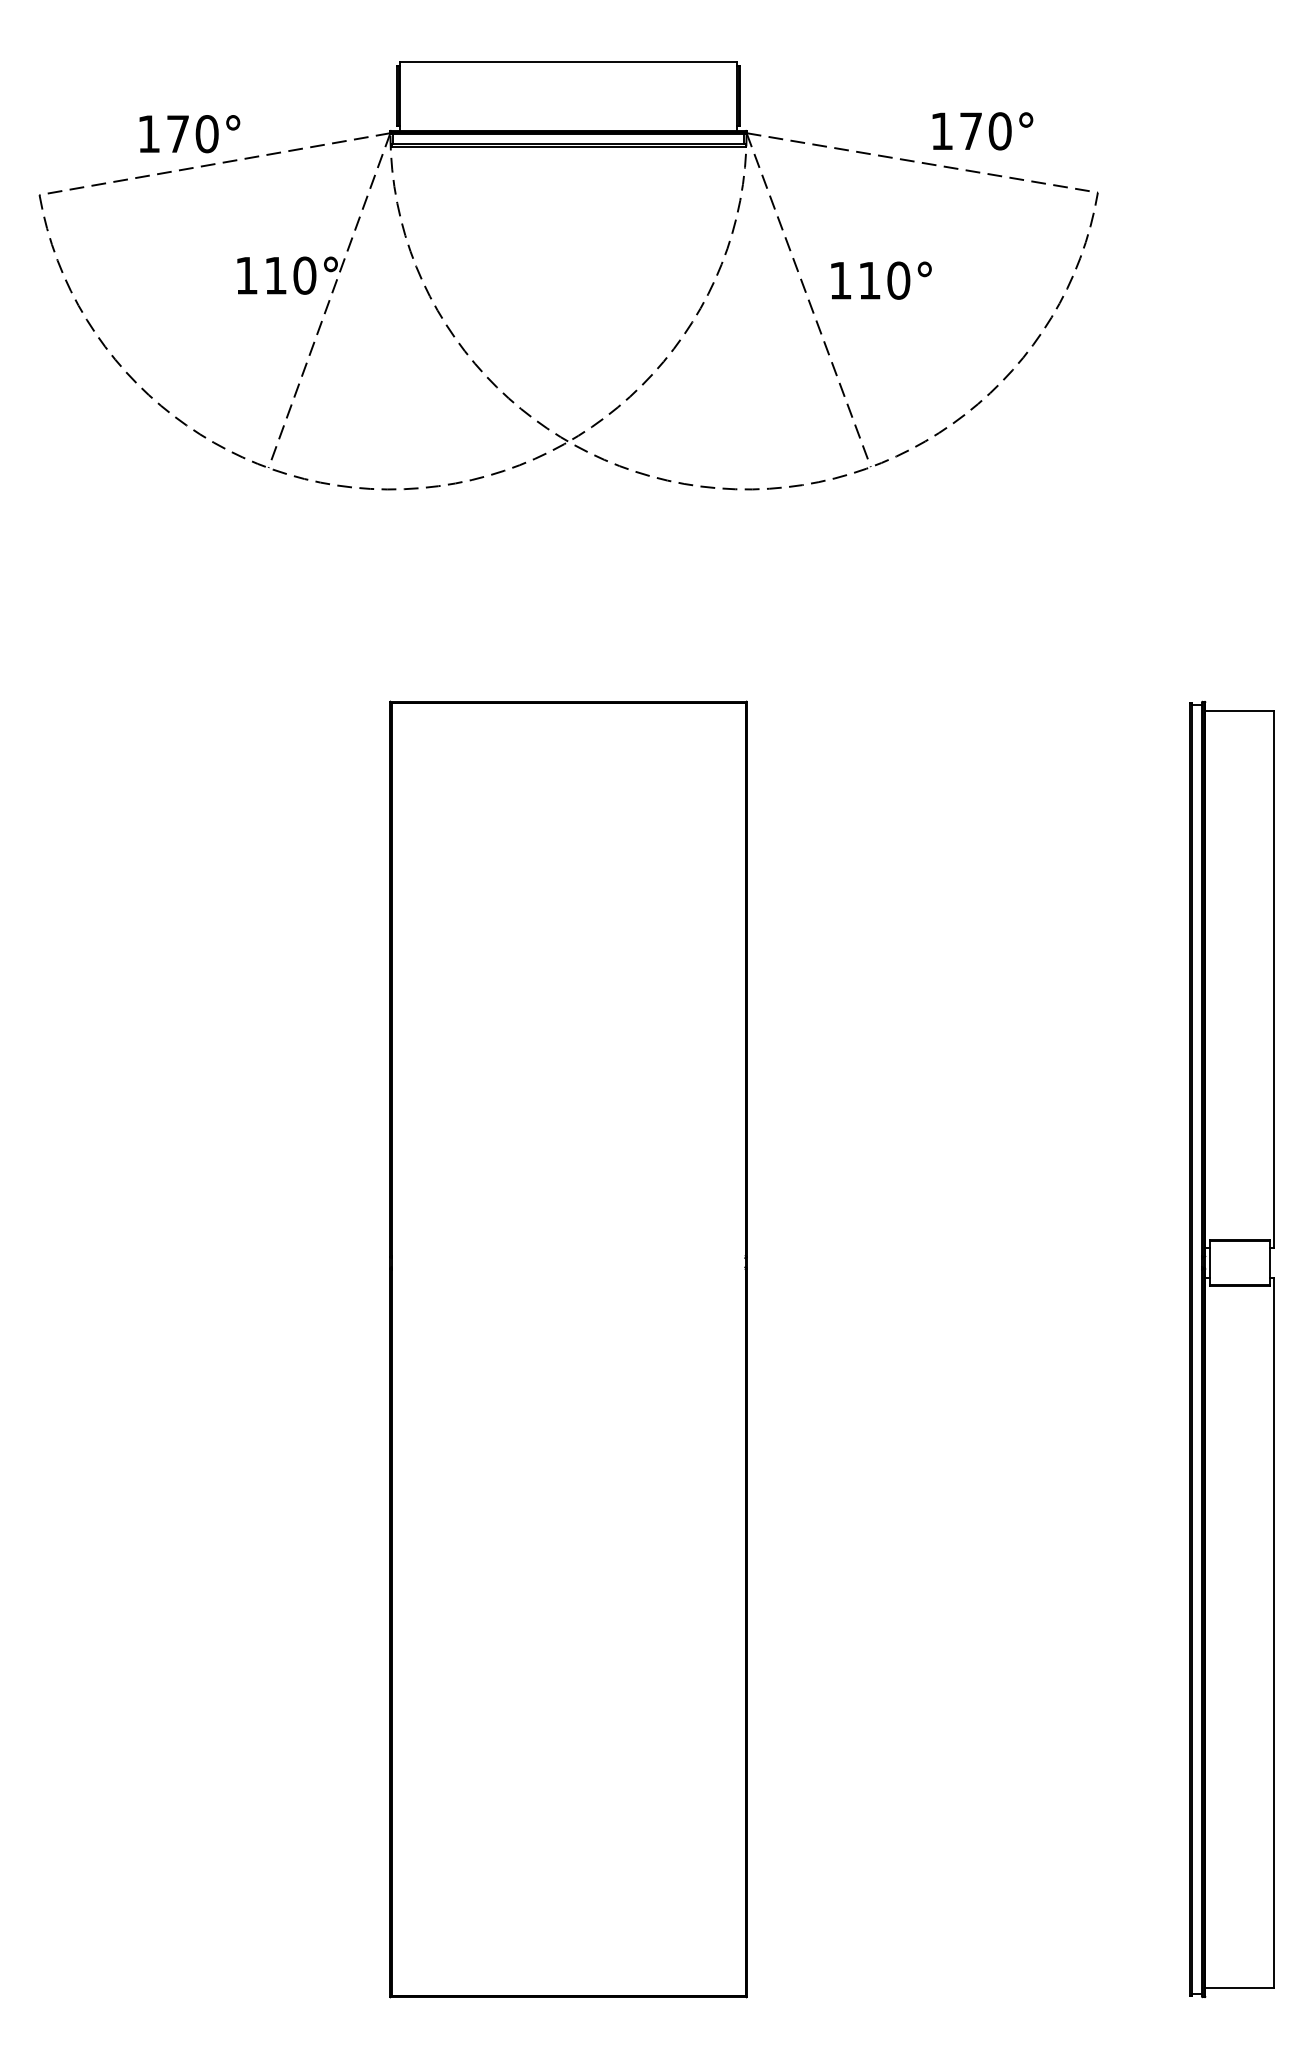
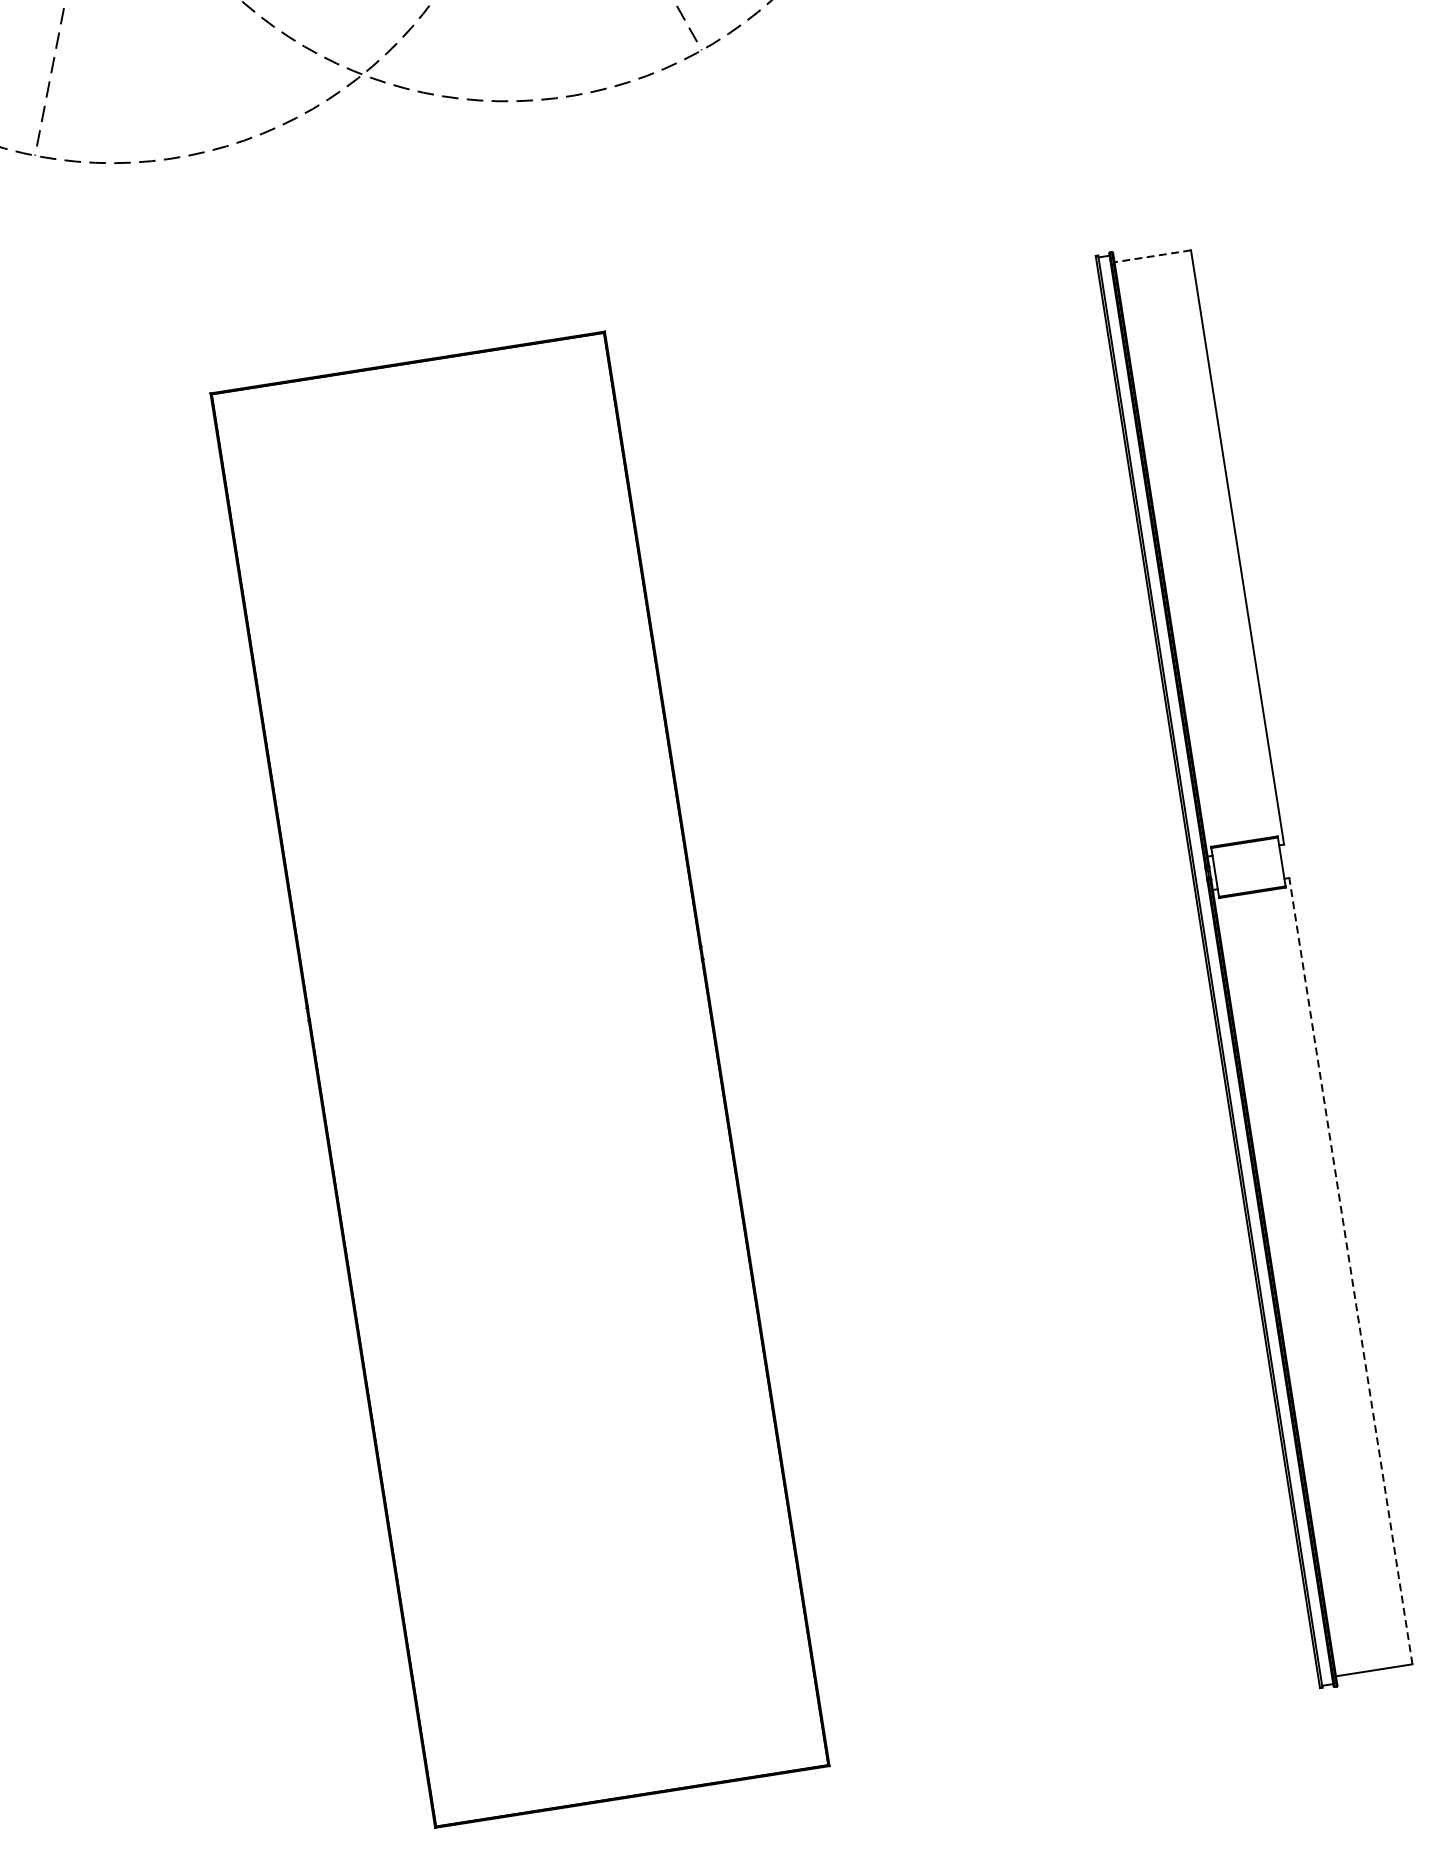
line: (1239, 710) -> (1152, 255), solid -> dashed
line: (1274, 1632) -> (1350, 1270), solid -> dashed

